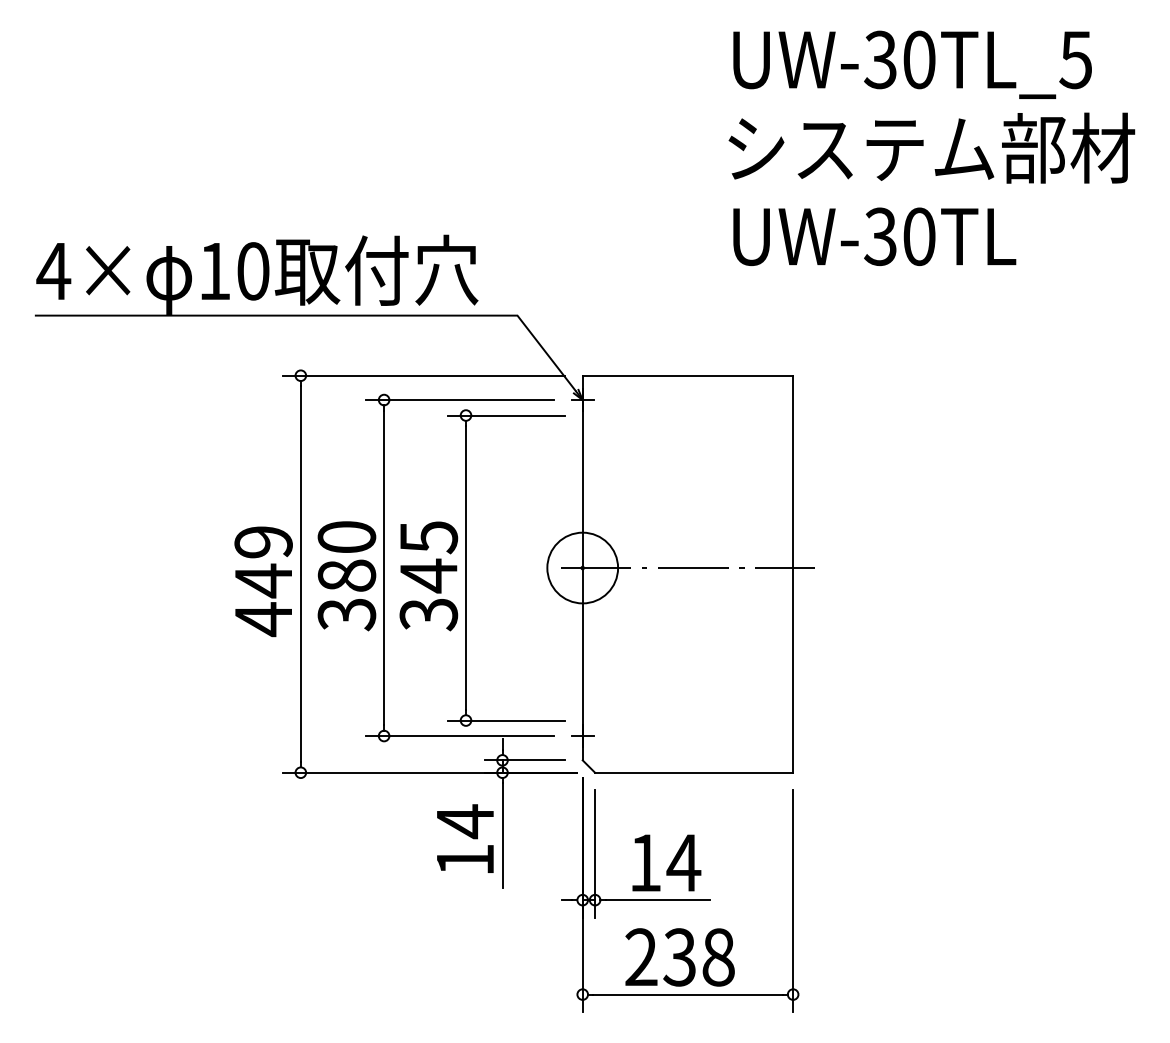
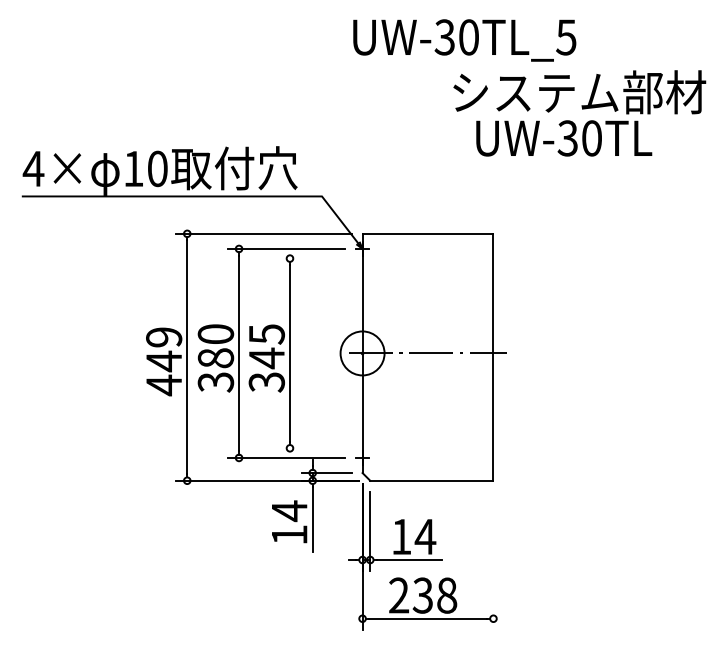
text: (912, 64) -> (464, 40), moved
text: (875, 236) -> (564, 138), moved
line: (505, 415) -> (314, 258), removed
line: (505, 720) -> (314, 448), removed
line: (793, 900) -> (493, 560), removed

